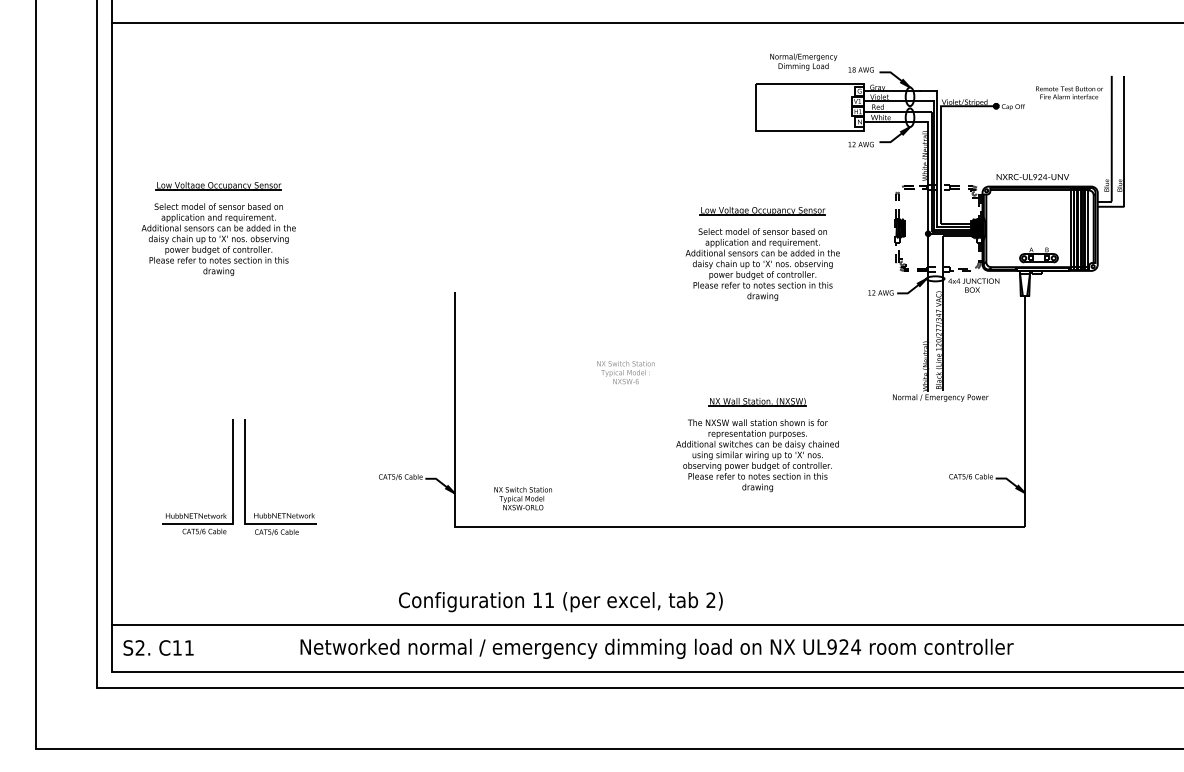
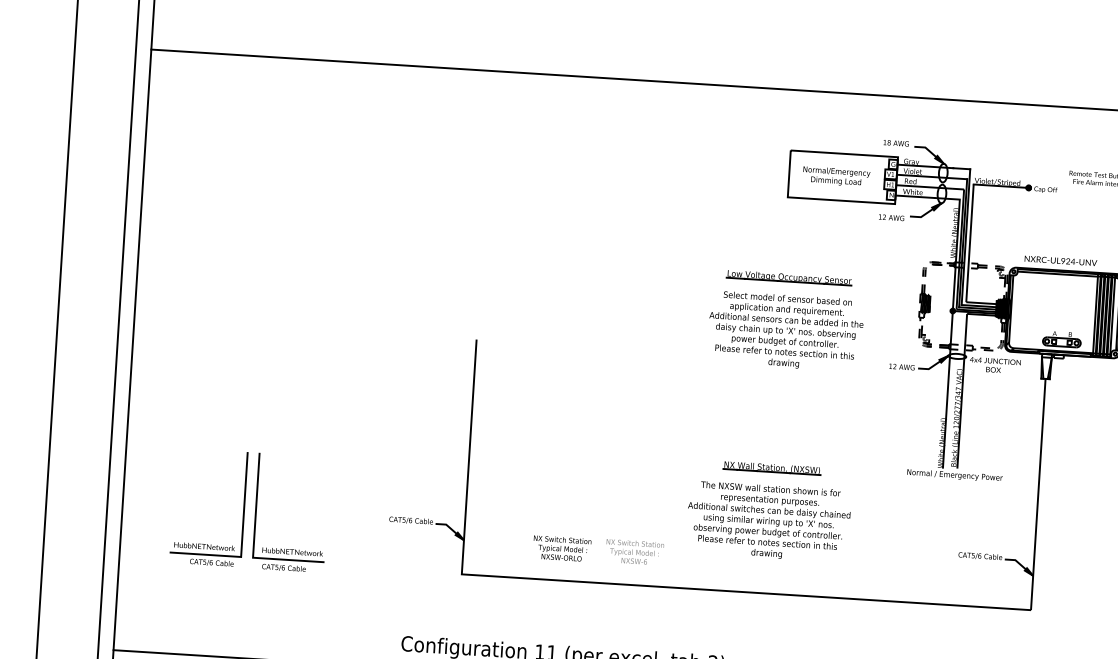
text: (803, 61) -> (836, 176), moved
part: (218, 228) -> (244, 261), removed
text: (625, 372) -> (634, 552), moved
text: (522, 498) -> (561, 548), moved

